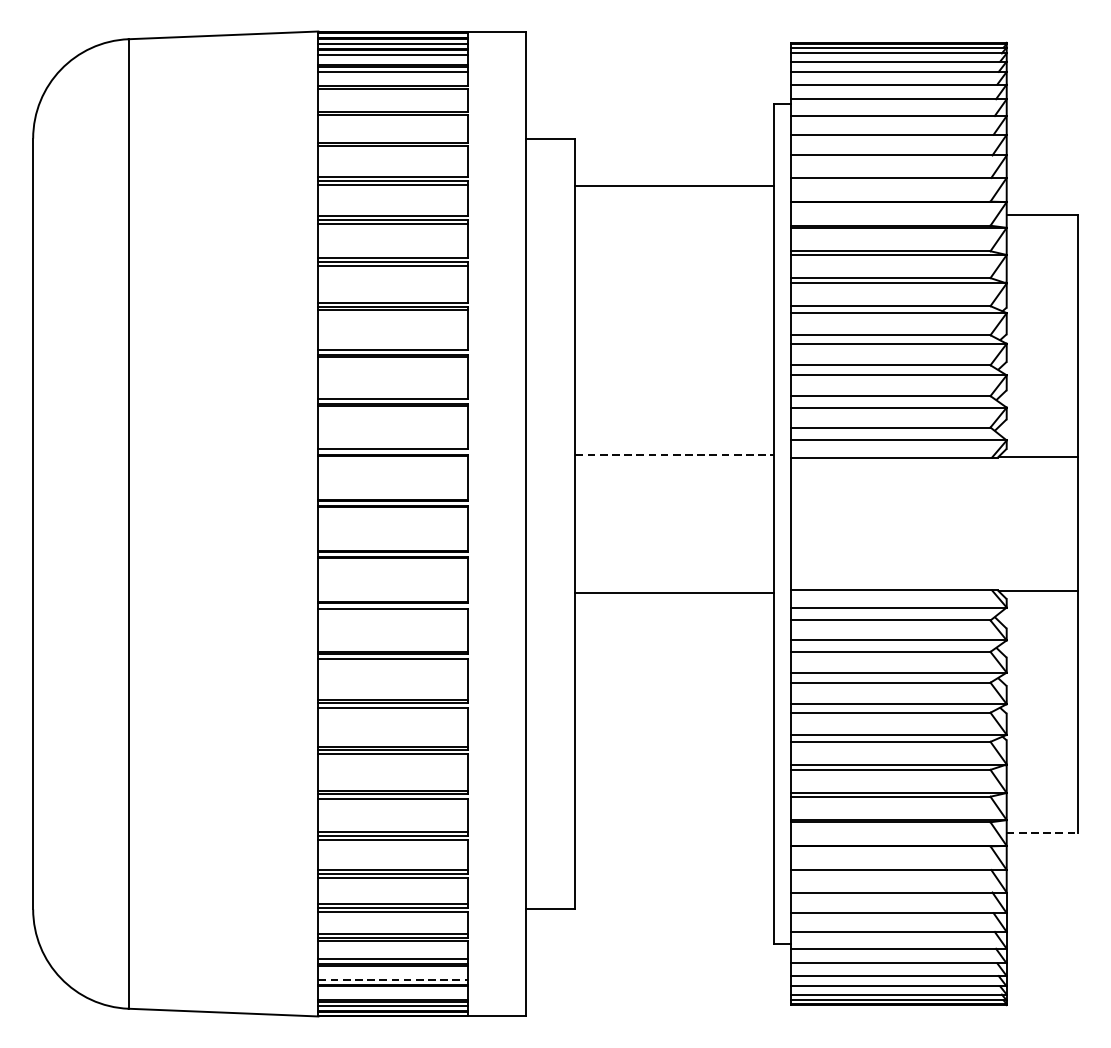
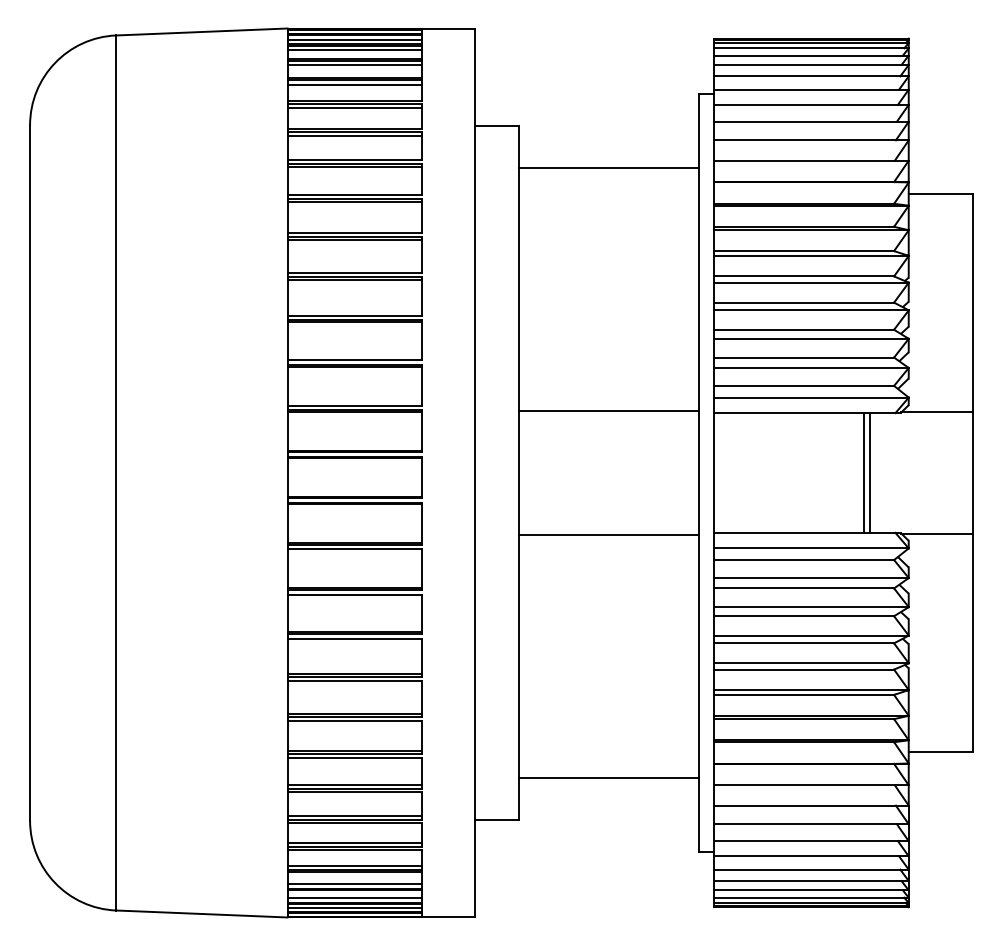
line: (392, 93) -> (354, 84), added
line: (392, 120) -> (354, 108), added
line: (392, 150) -> (354, 135), added
line: (675, 454) -> (609, 410), dashed -> solid
line: (956, 523) -> (863, 472), added
line: (963, 523) -> (869, 472), added
line: (1043, 833) -> (941, 752), dashed -> solid
line: (675, 862) -> (609, 778), added
line: (393, 979) -> (355, 884), dashed -> solid
line: (392, 995) -> (354, 898), added

